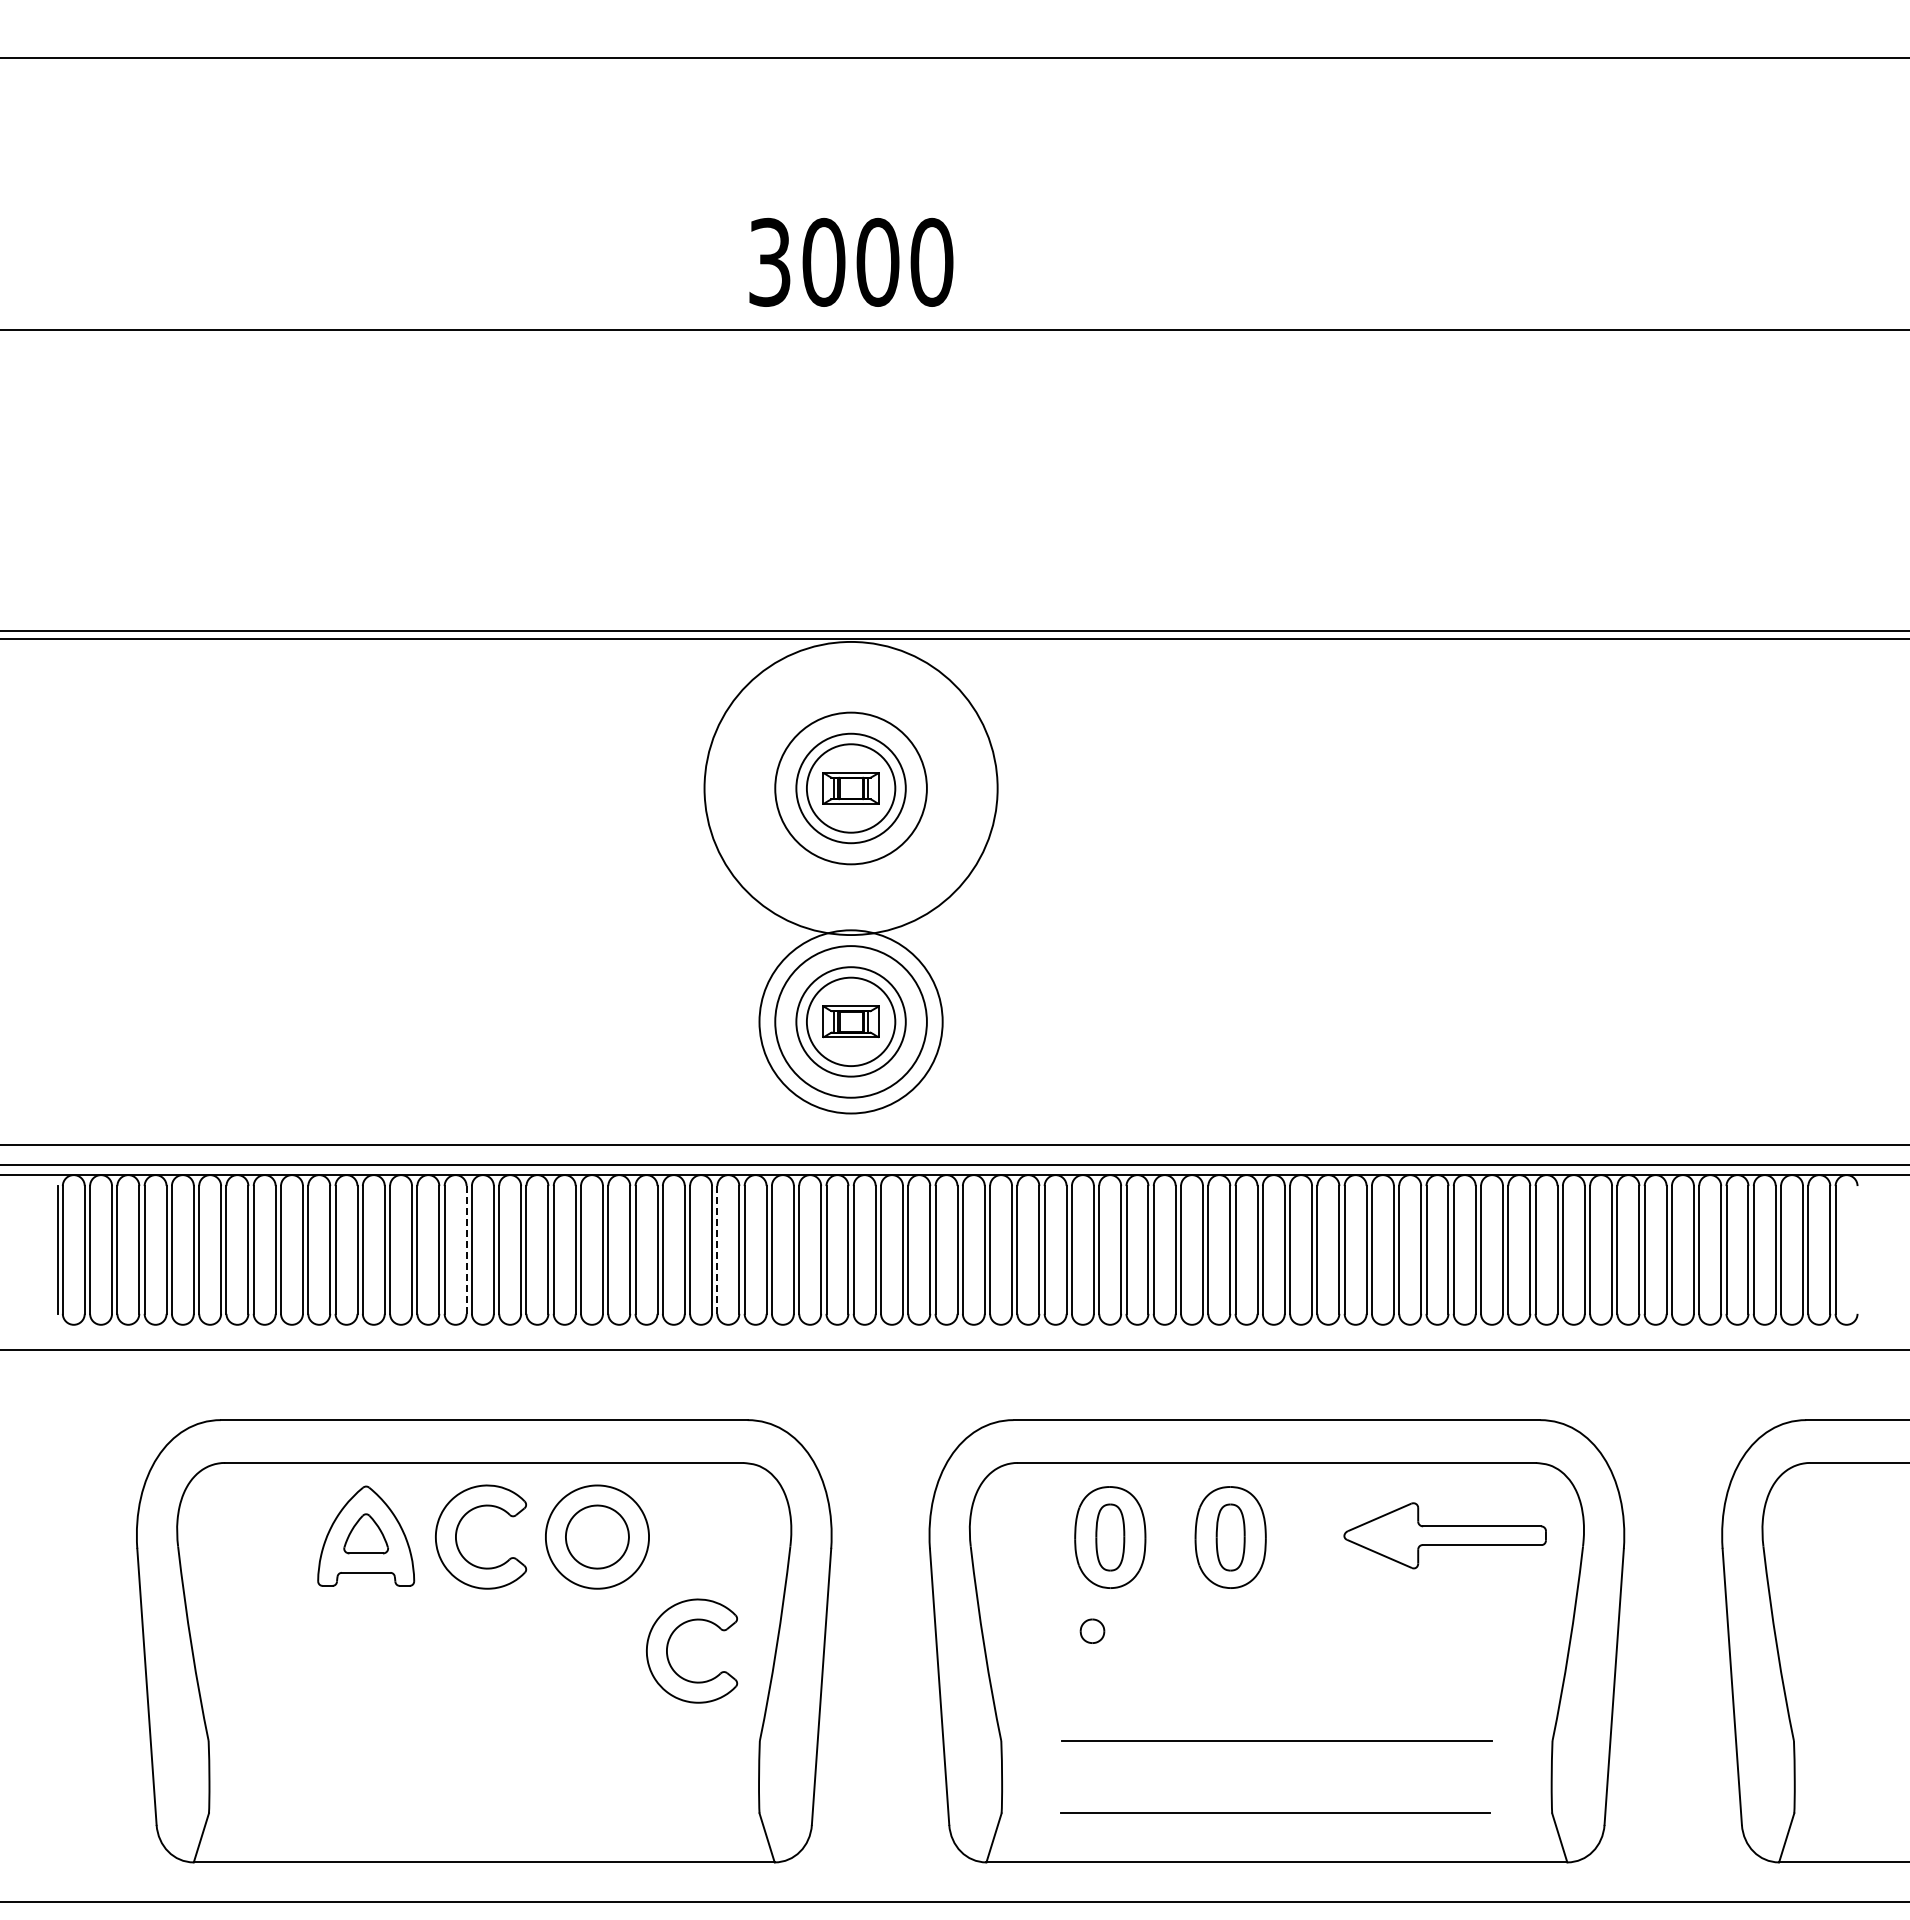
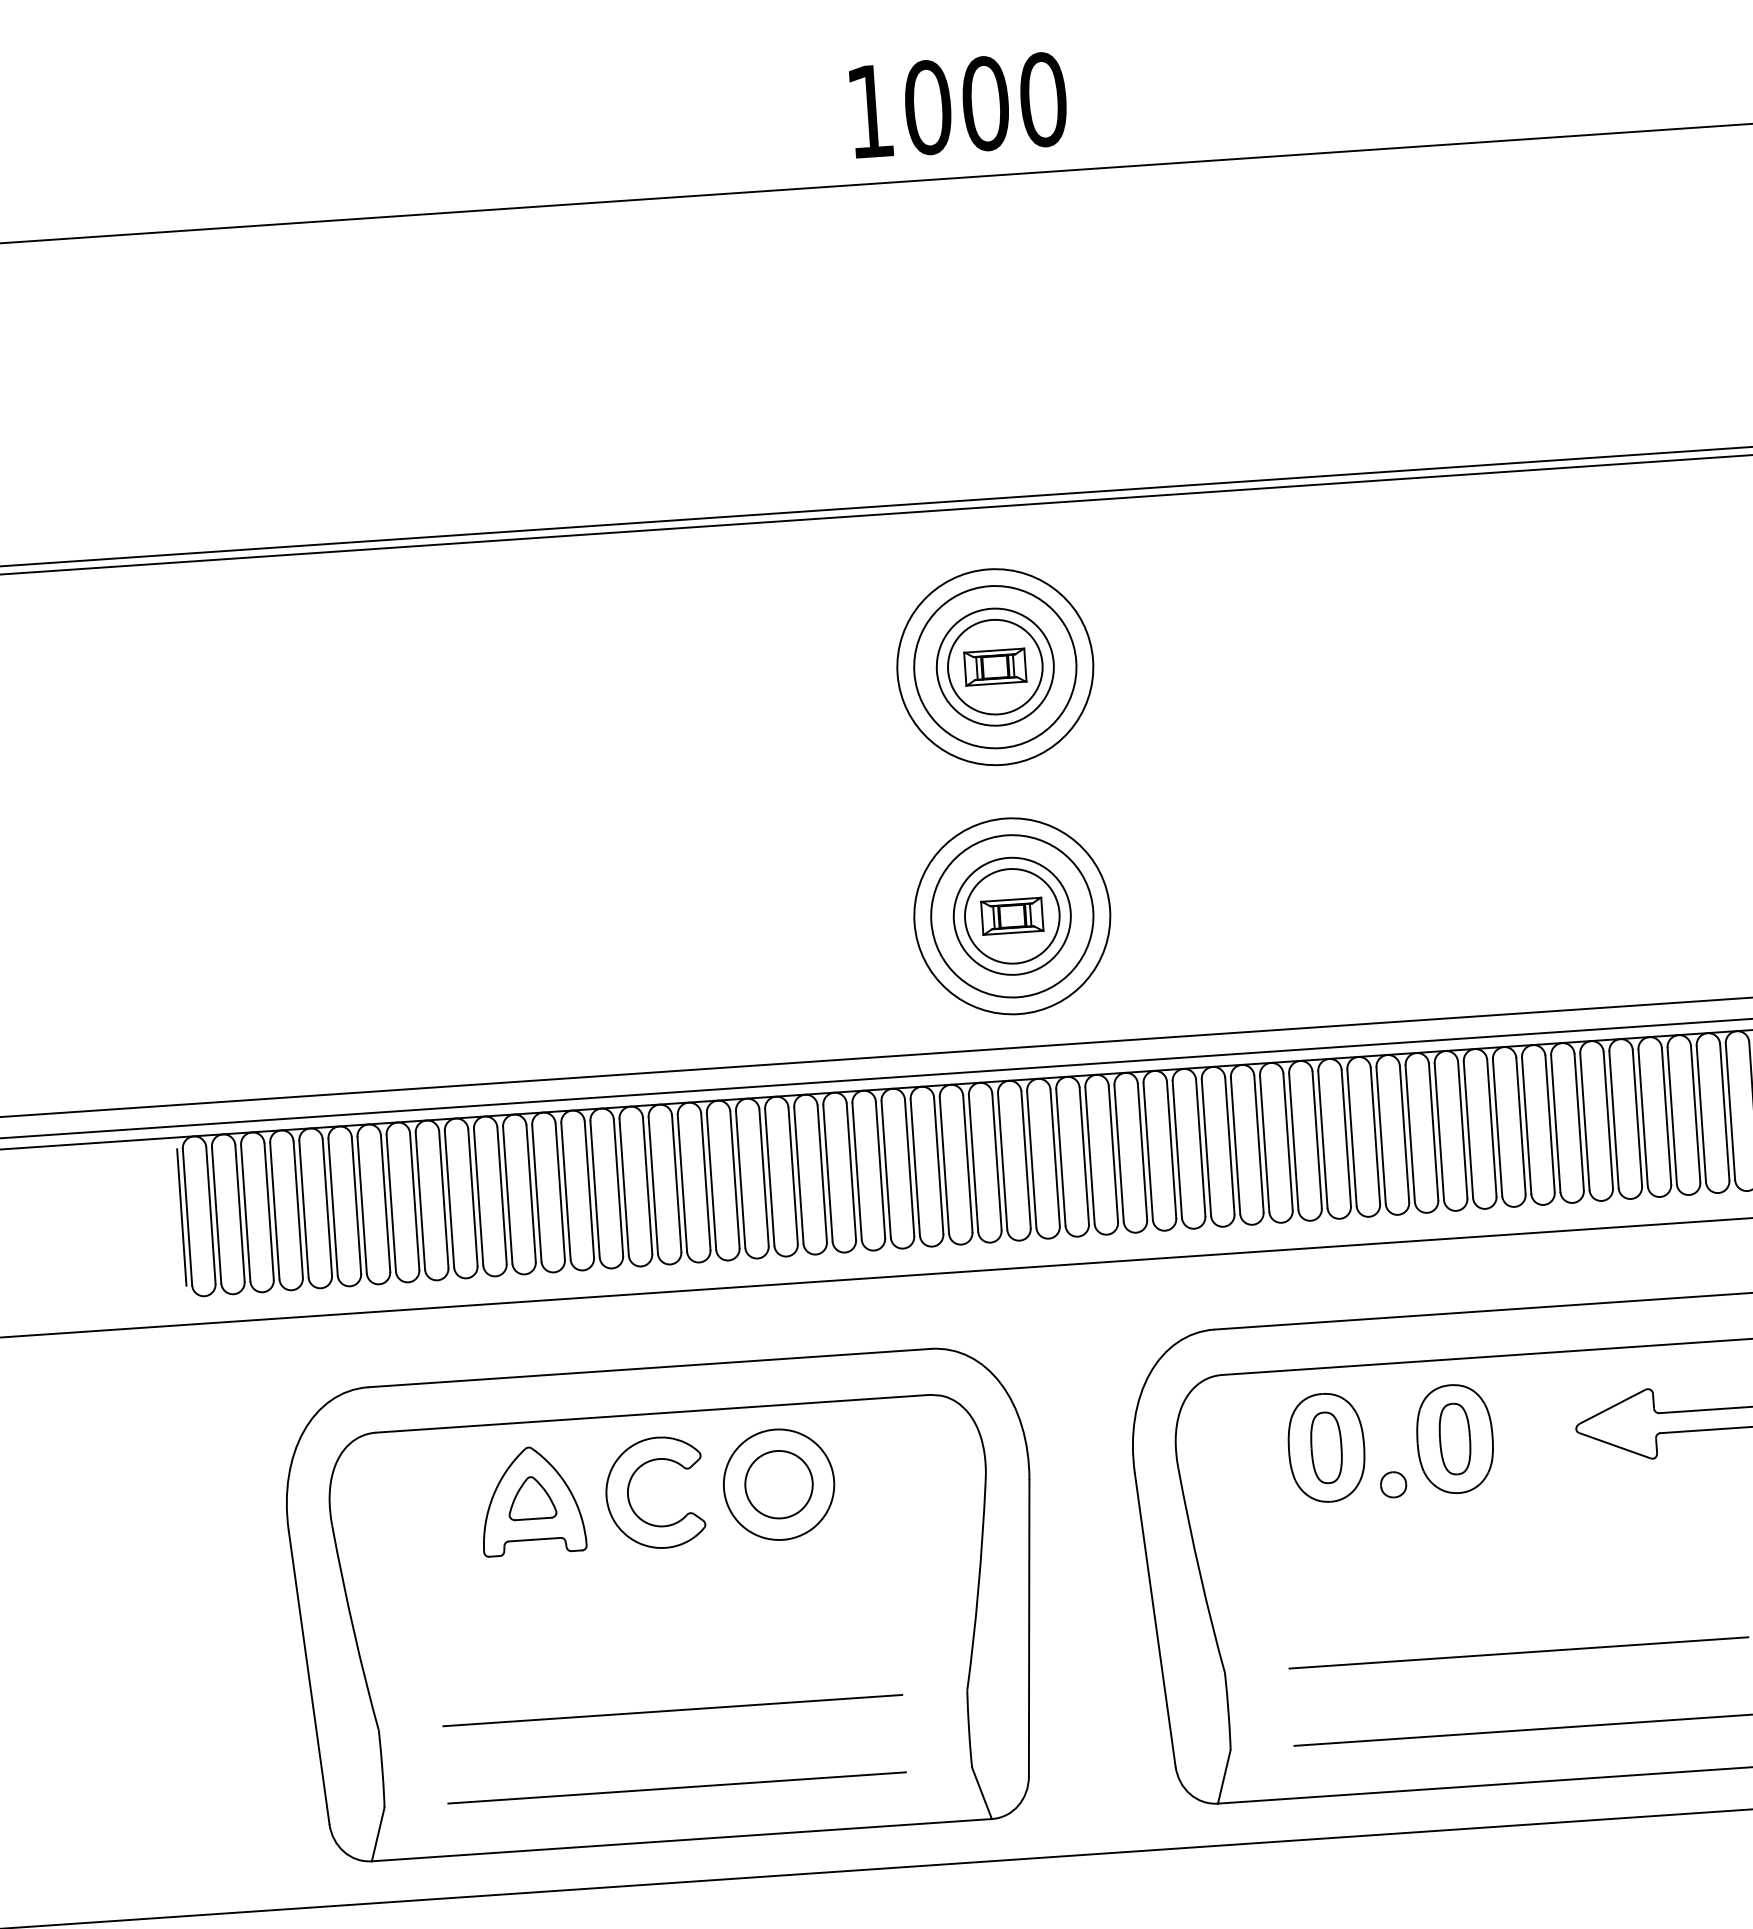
text: (769, 261) -> (869, 110), 3000 -> 1000
circle: (850, 788) -> (994, 667), size x0.62
line: (466, 1249) -> (618, 1187), dashed -> solid
line: (717, 1249) -> (886, 1168), dashed -> solid
part: (1092, 1630) -> (1393, 1483), moved
part: (668, 1647) -> (862, 1597), removed
line: (483, 1741) -> (672, 1711), added
line: (482, 1812) -> (676, 1787), added

